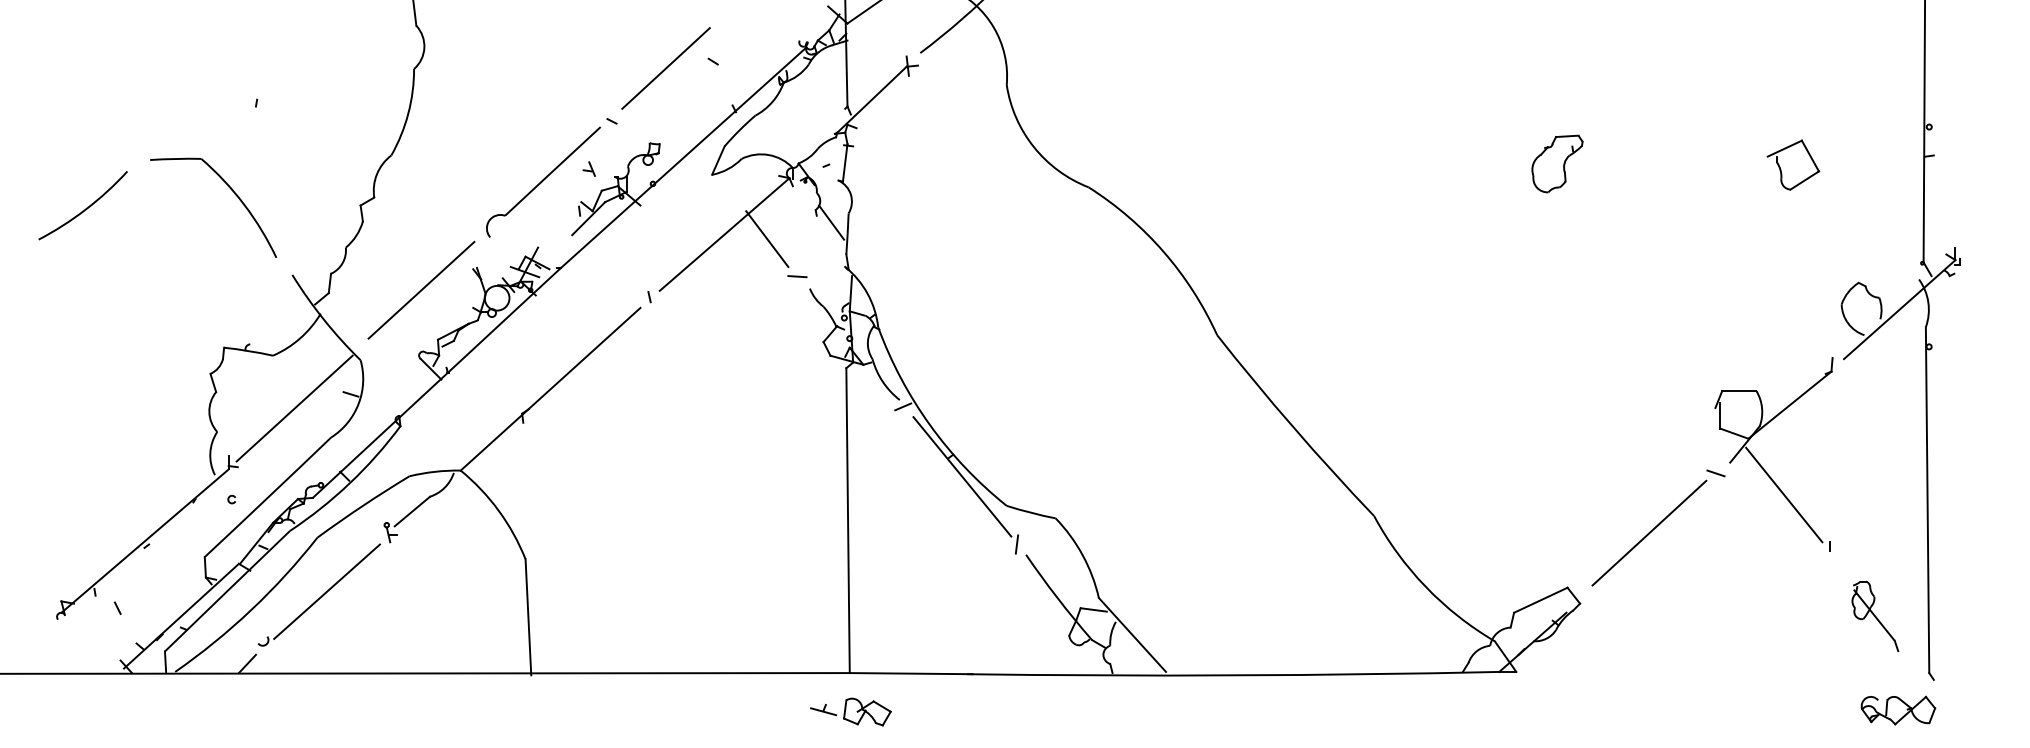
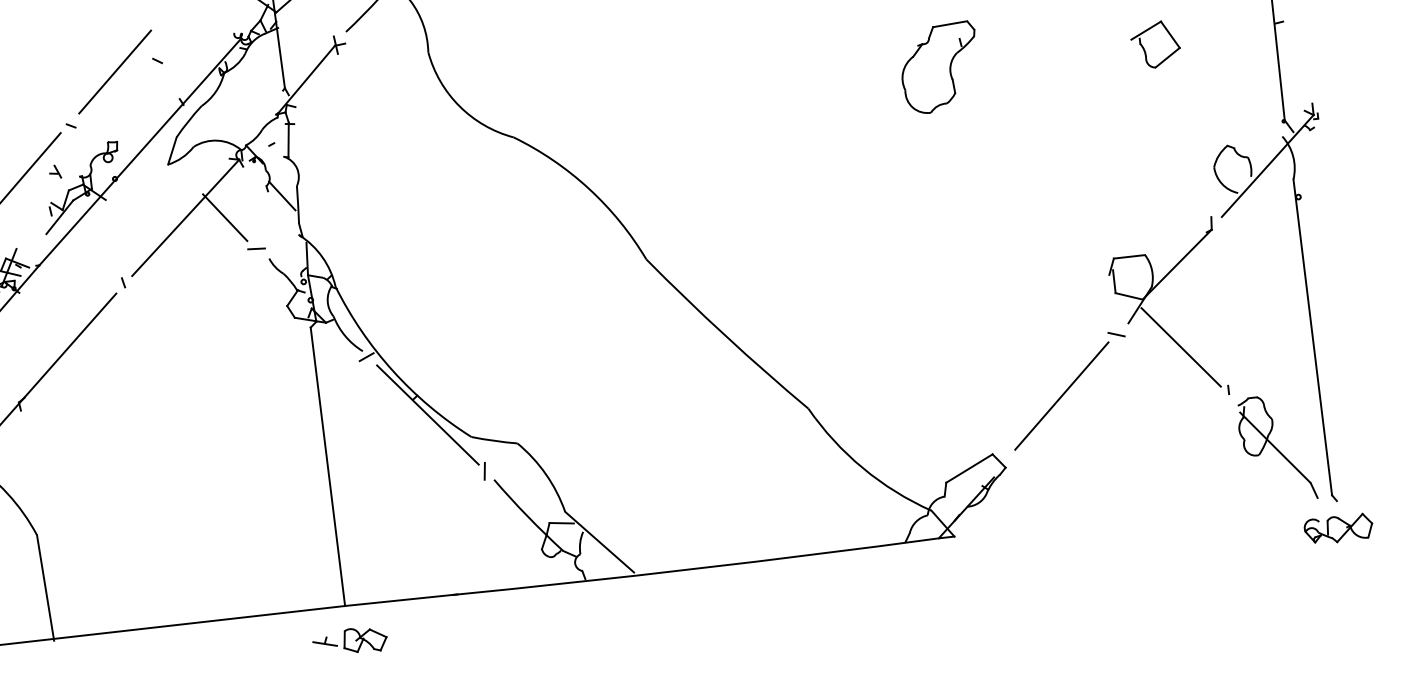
part: (1557, 163) -> (939, 67), size x1.67
part: (1875, 616) -> (1277, 449), size x1.67
part: (1898, 710) -> (1338, 529), moved

